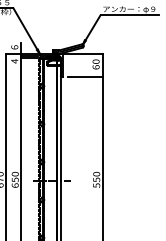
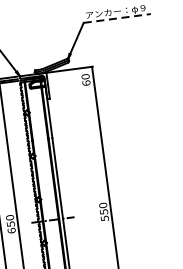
line: (130, 15) -> (117, 18), solid -> dashed
line: (85, 76) -> (75, 95), removed

